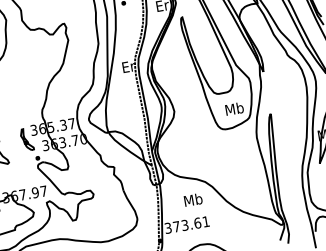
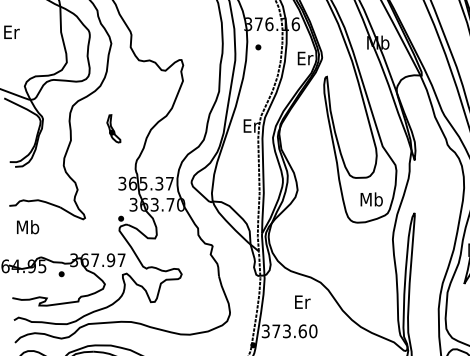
part: (26, 139) -> (113, 128), moved
text: (193, 200) -> (302, 302), Mb -> Er
text: (206, 221) -> (313, 331), 373.61 -> 373.60

